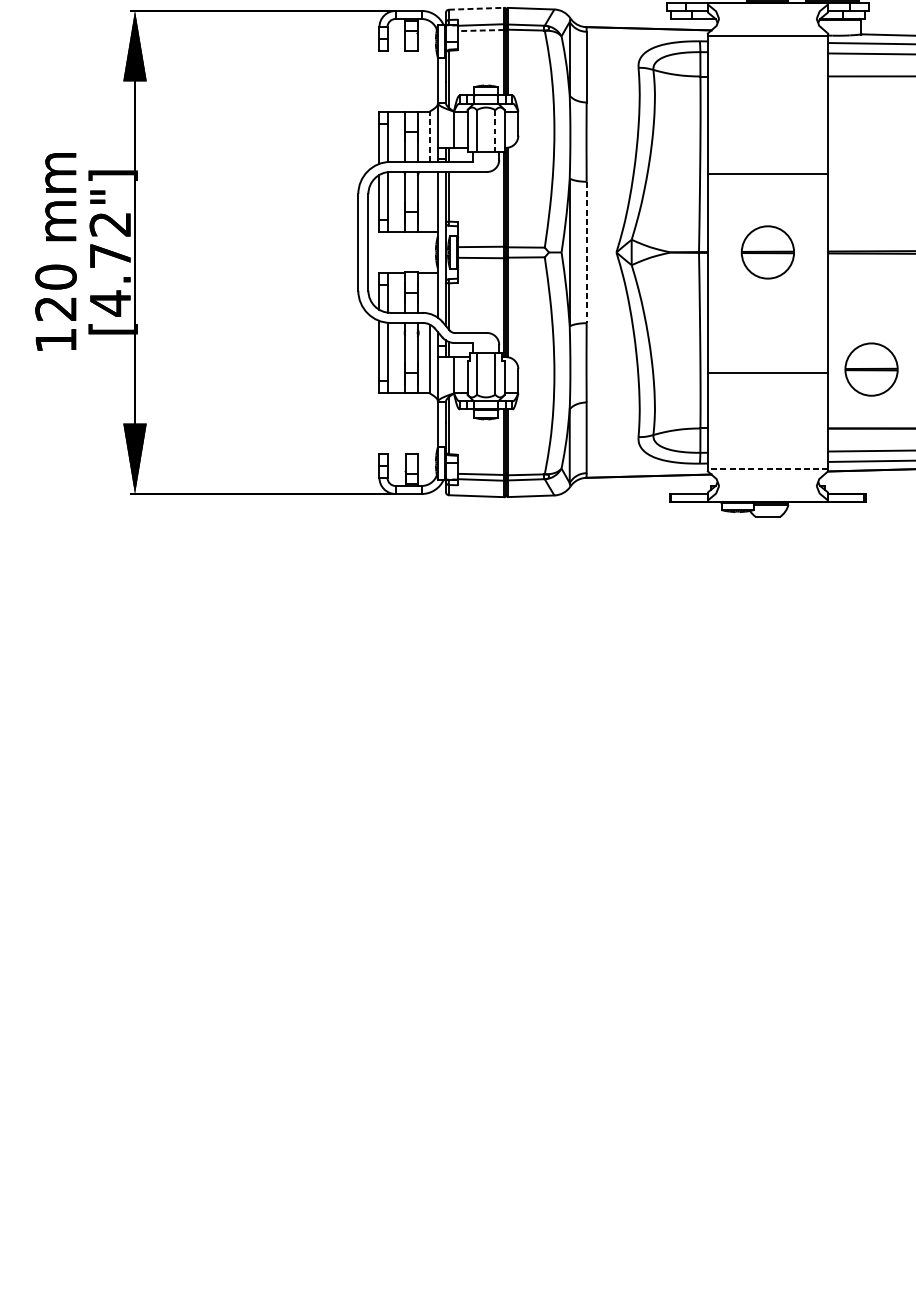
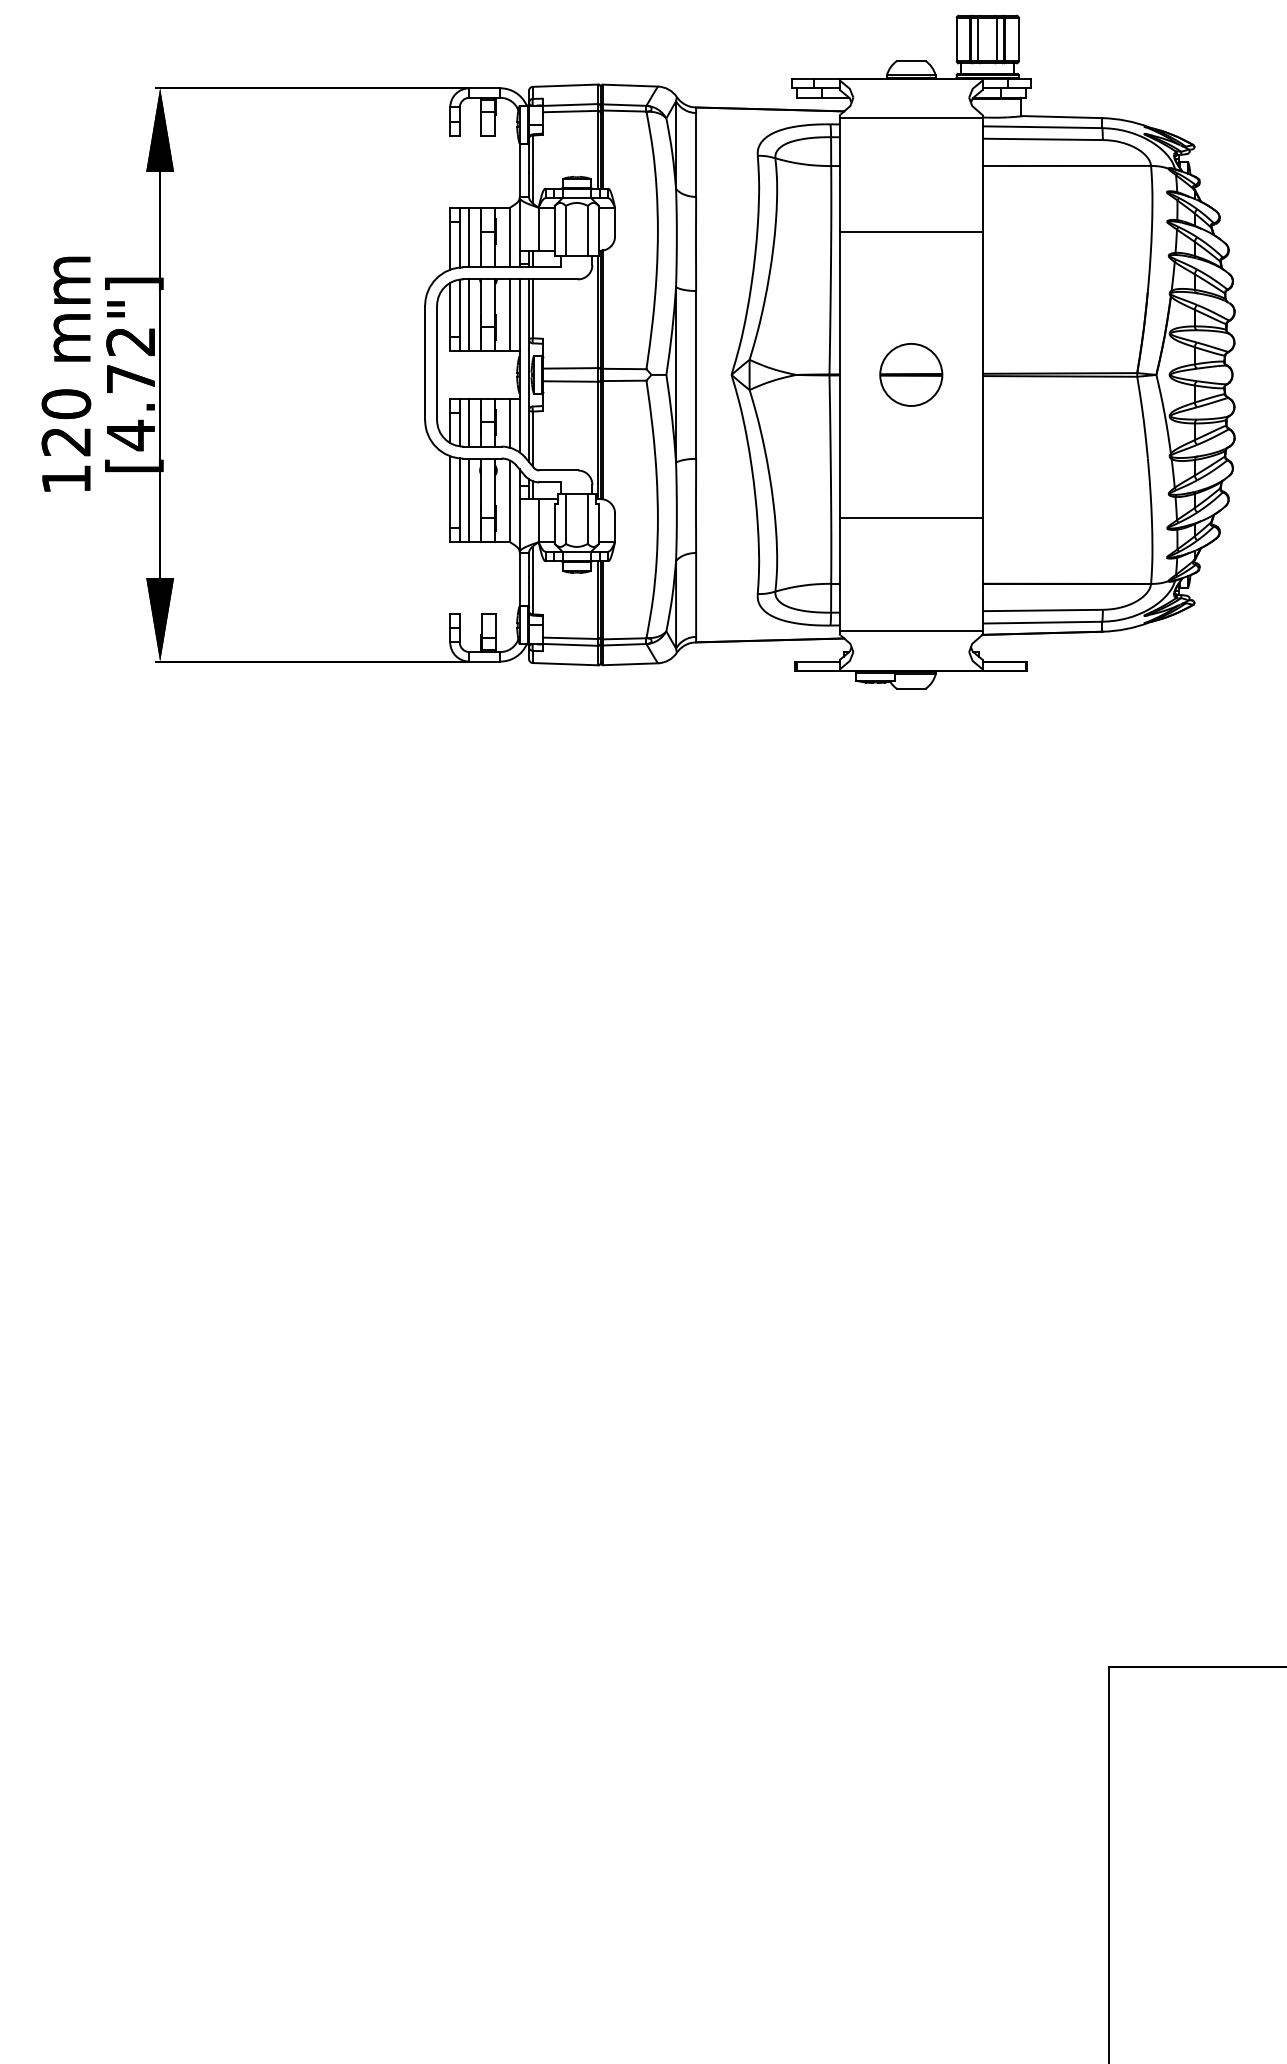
line: (476, 8) -> (565, 85), dashed -> solid
line: (480, 30) -> (570, 111), dashed -> solid
line: (495, 130) -> (587, 230), dashed -> solid
line: (395, 136) -> (469, 237), added
line: (429, 136) -> (509, 237), dashed -> solid
line: (767, 174) -> (910, 232), moved
line: (395, 202) -> (469, 315), added
line: (429, 202) -> (509, 315), added
line: (586, 252) -> (696, 374), dashed -> solid
line: (395, 292) -> (469, 422), added
line: (429, 292) -> (509, 422), added
line: (395, 358) -> (469, 500), added
part: (871, 369) -> (1034, 513), removed
line: (768, 468) -> (911, 631), dashed -> solid

